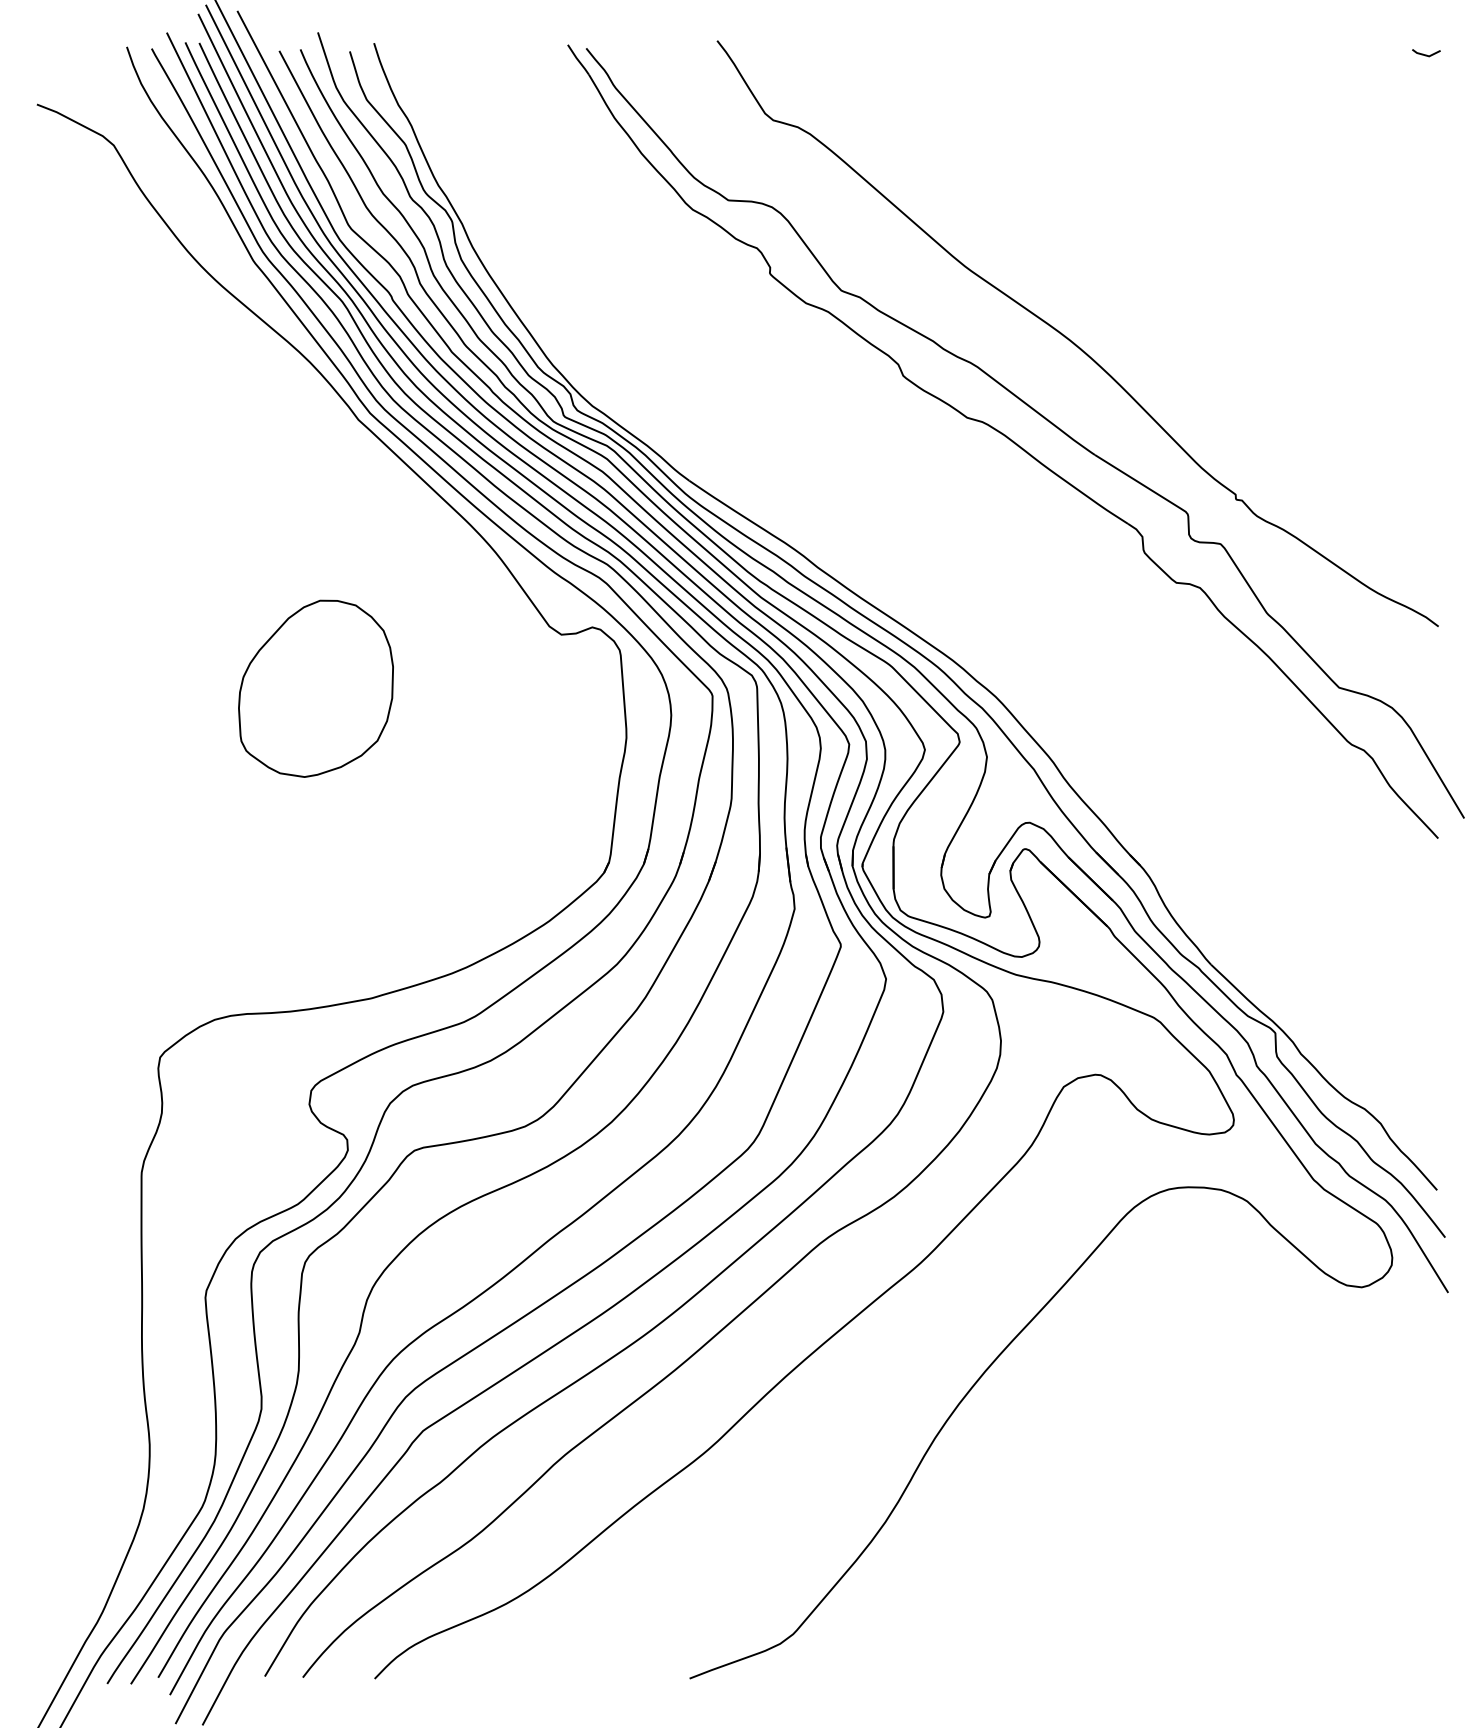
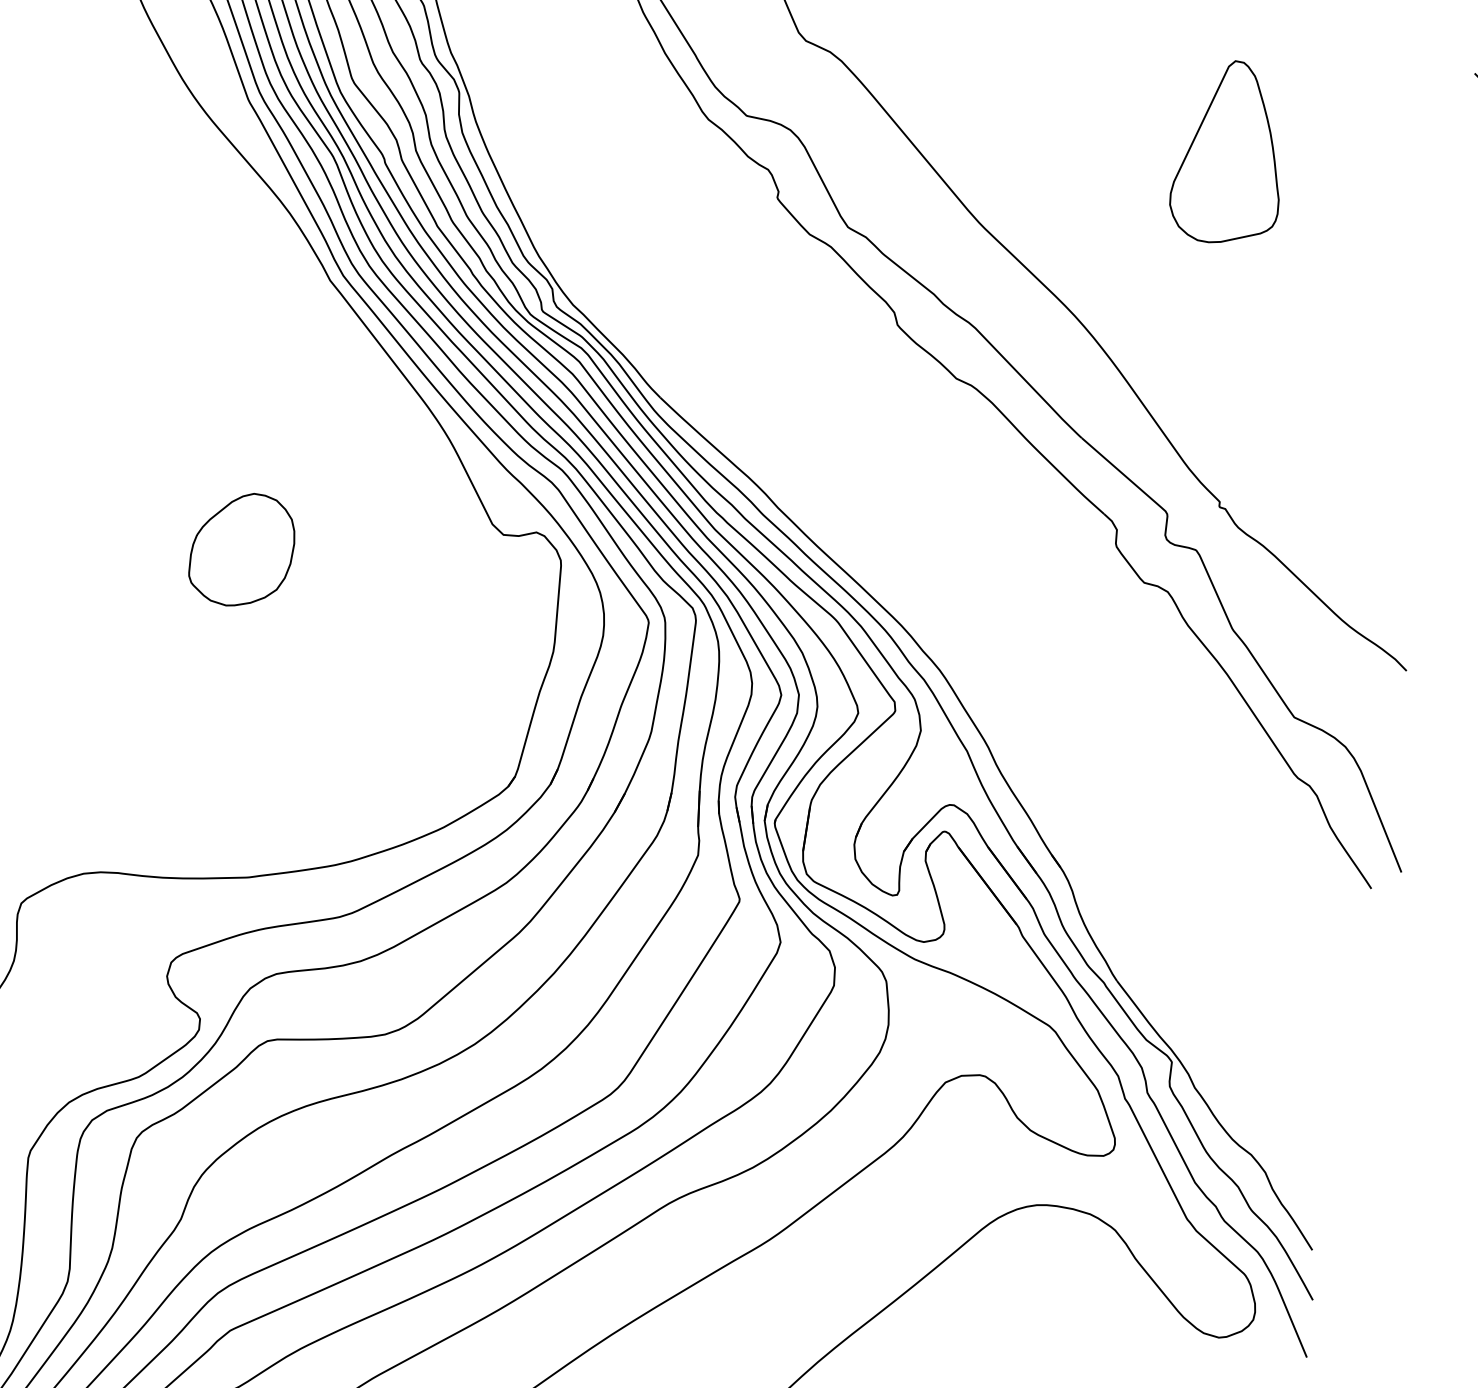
part: (1194, 161) -> (1232, 152), added
part: (316, 688) -> (242, 549), size x0.62

